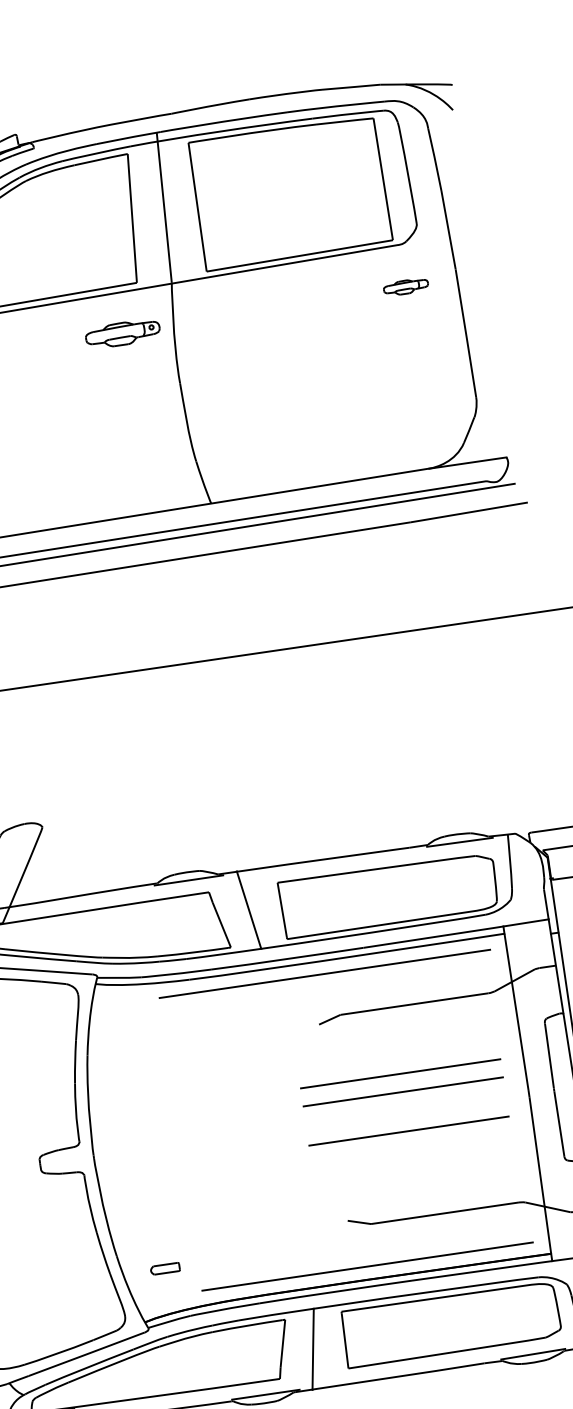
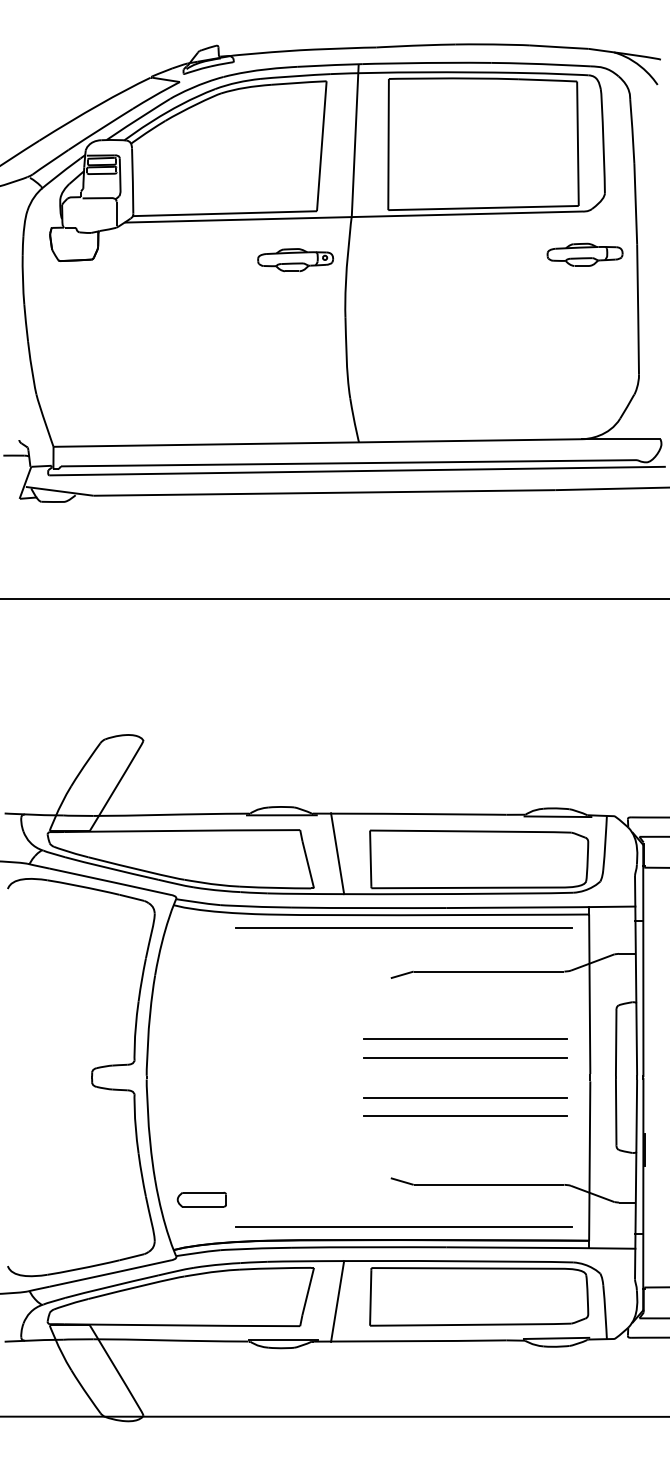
part: (405, 287) -> (584, 254), size x1.67
line: (411, 1149) -> (464, 1116), added
part: (165, 1268) -> (201, 1199), size x1.67

